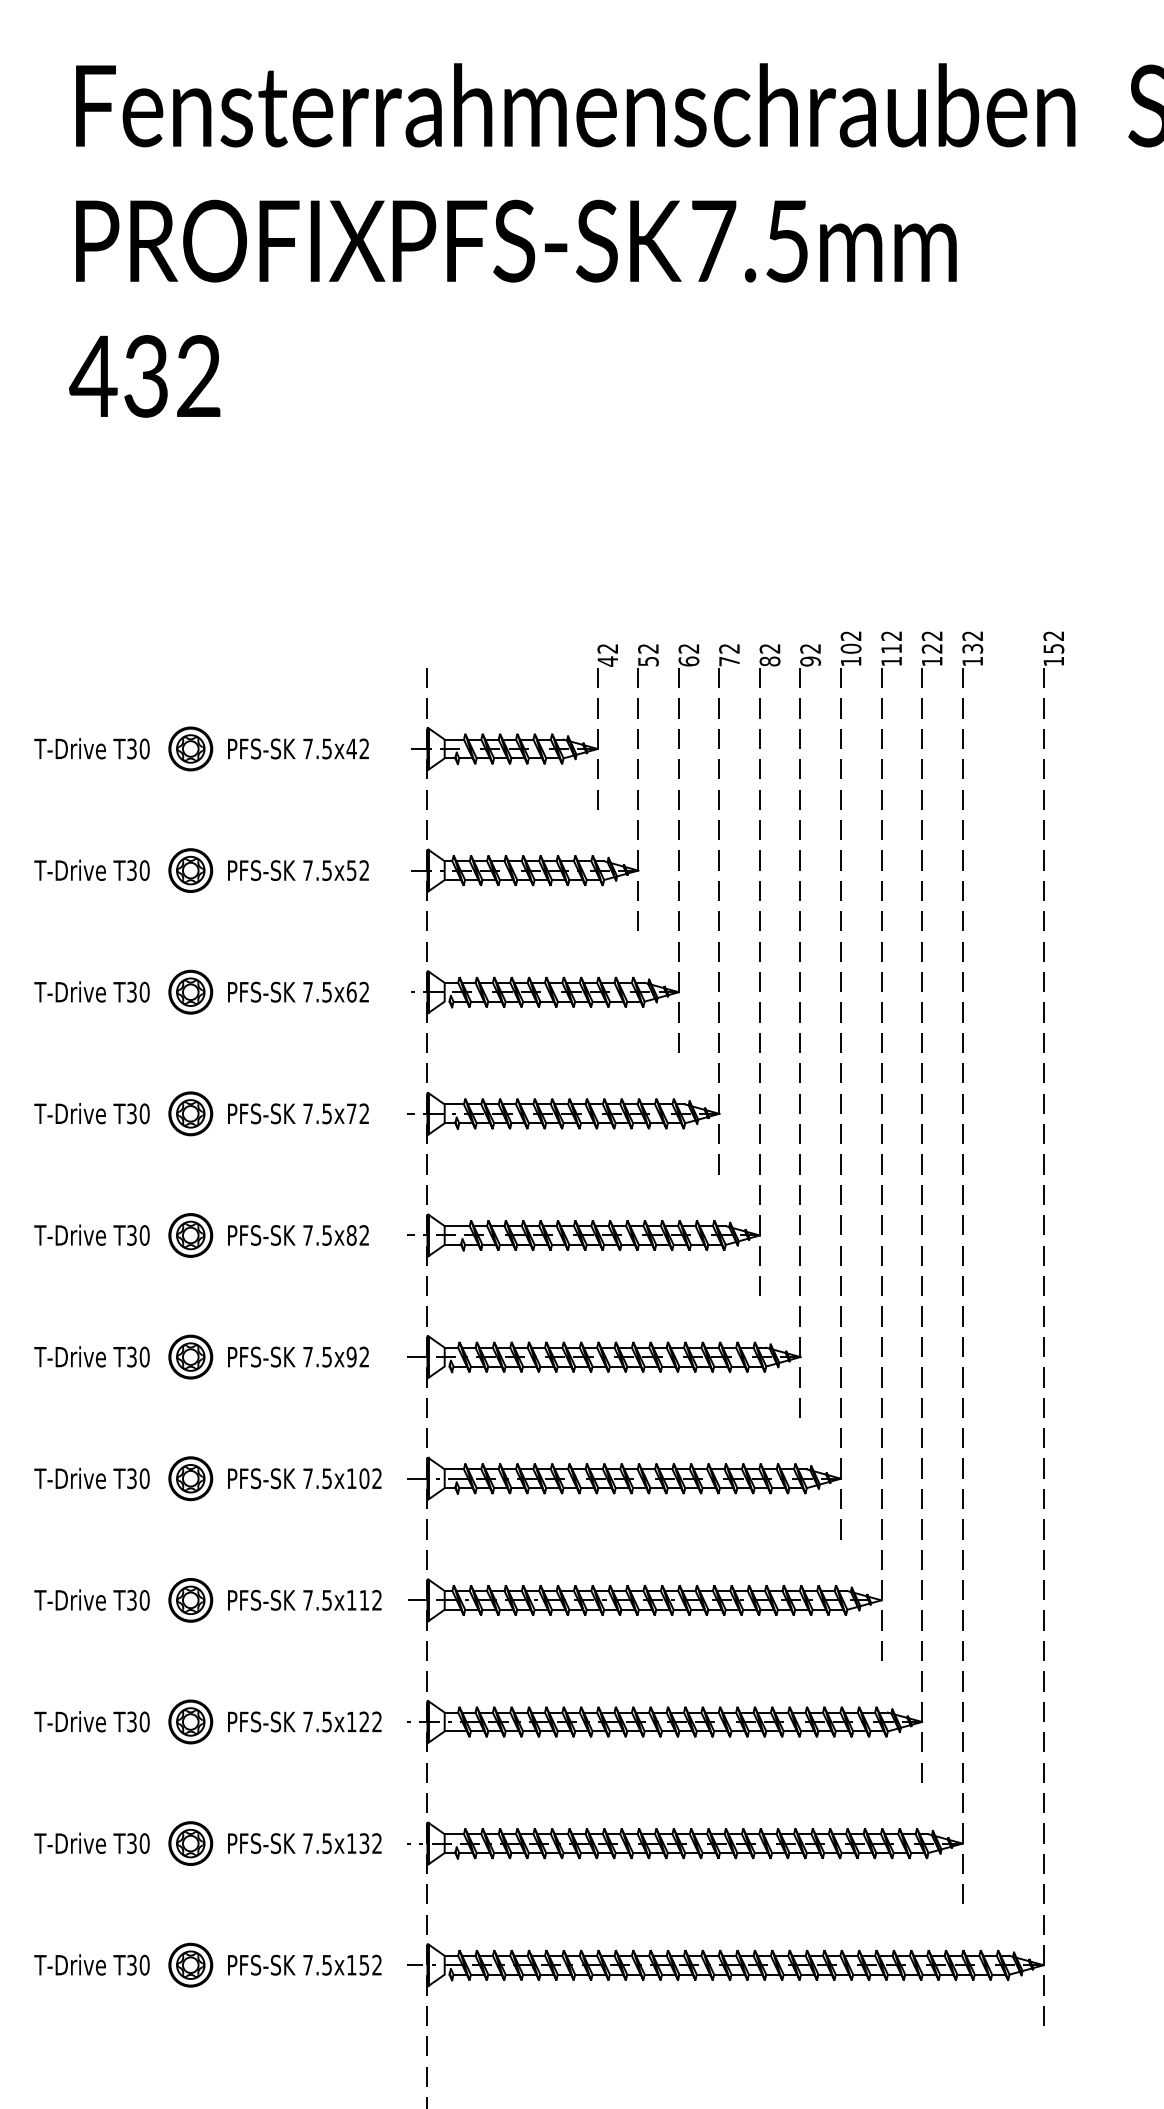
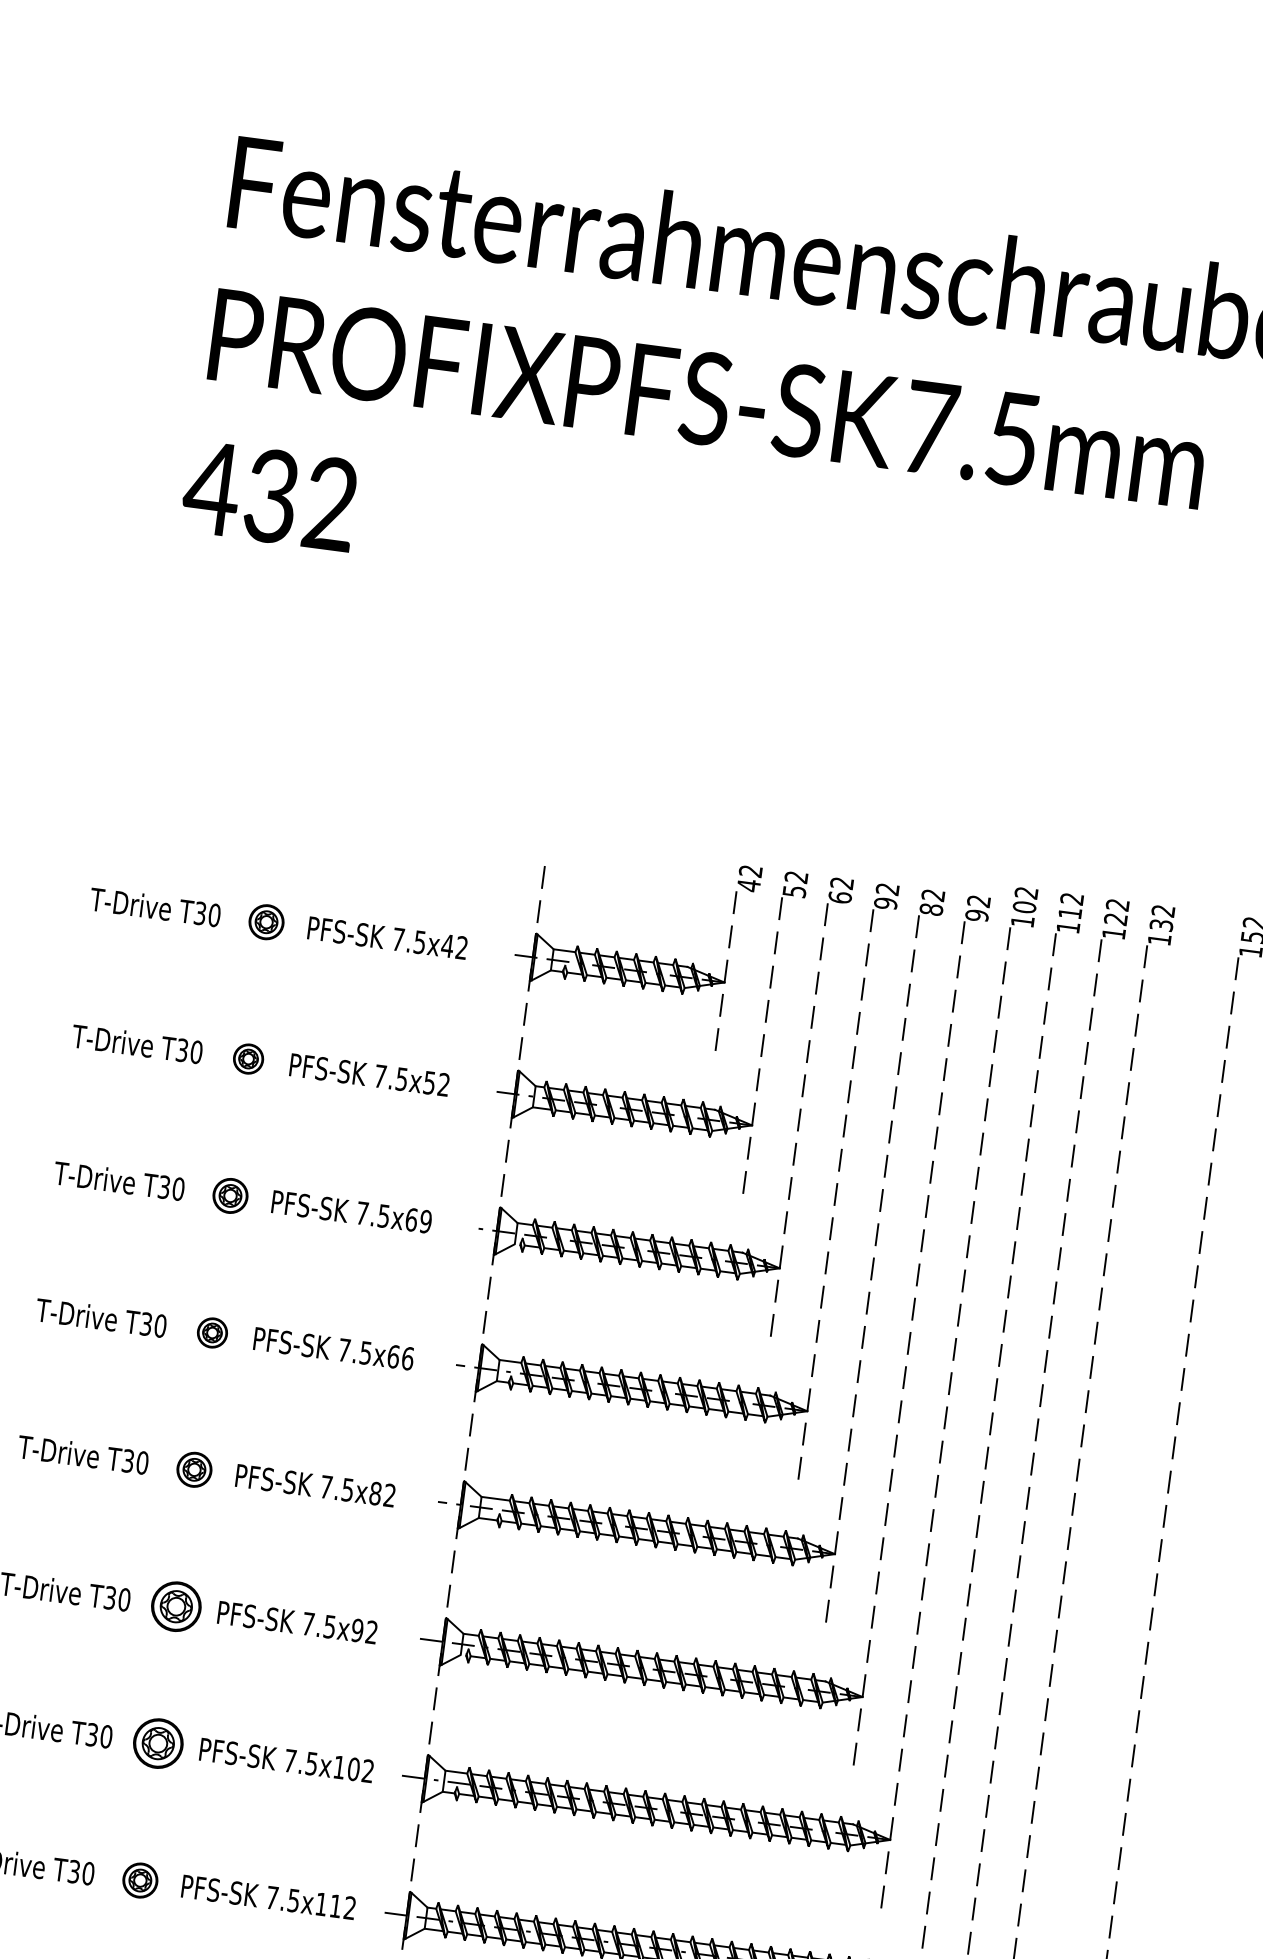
text: (729, 661) -> (885, 903), 72 -> 92
part: (190, 748) -> (266, 921), size x0.7
part: (190, 870) -> (248, 1058), size x0.6
part: (190, 991) -> (230, 1195), size x0.7
text: (364, 992) -> (425, 1222), 7.5x62 -> 7.5x69
part: (190, 1113) -> (212, 1332), size x0.6
text: (357, 1113) -> (400, 1357), 7.5x72 -> 7.5x66
part: (190, 1235) -> (194, 1469), size x0.7
part: (190, 1600) -> (139, 1880), size x0.7

